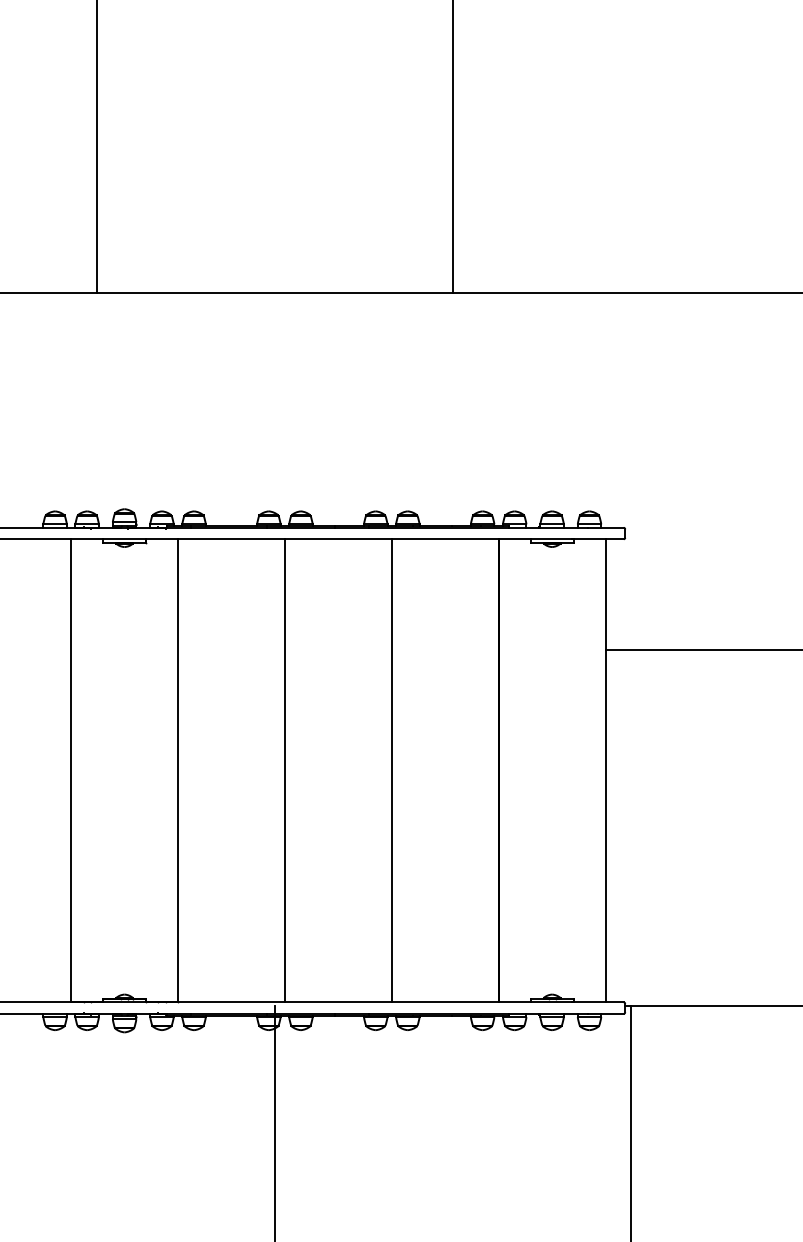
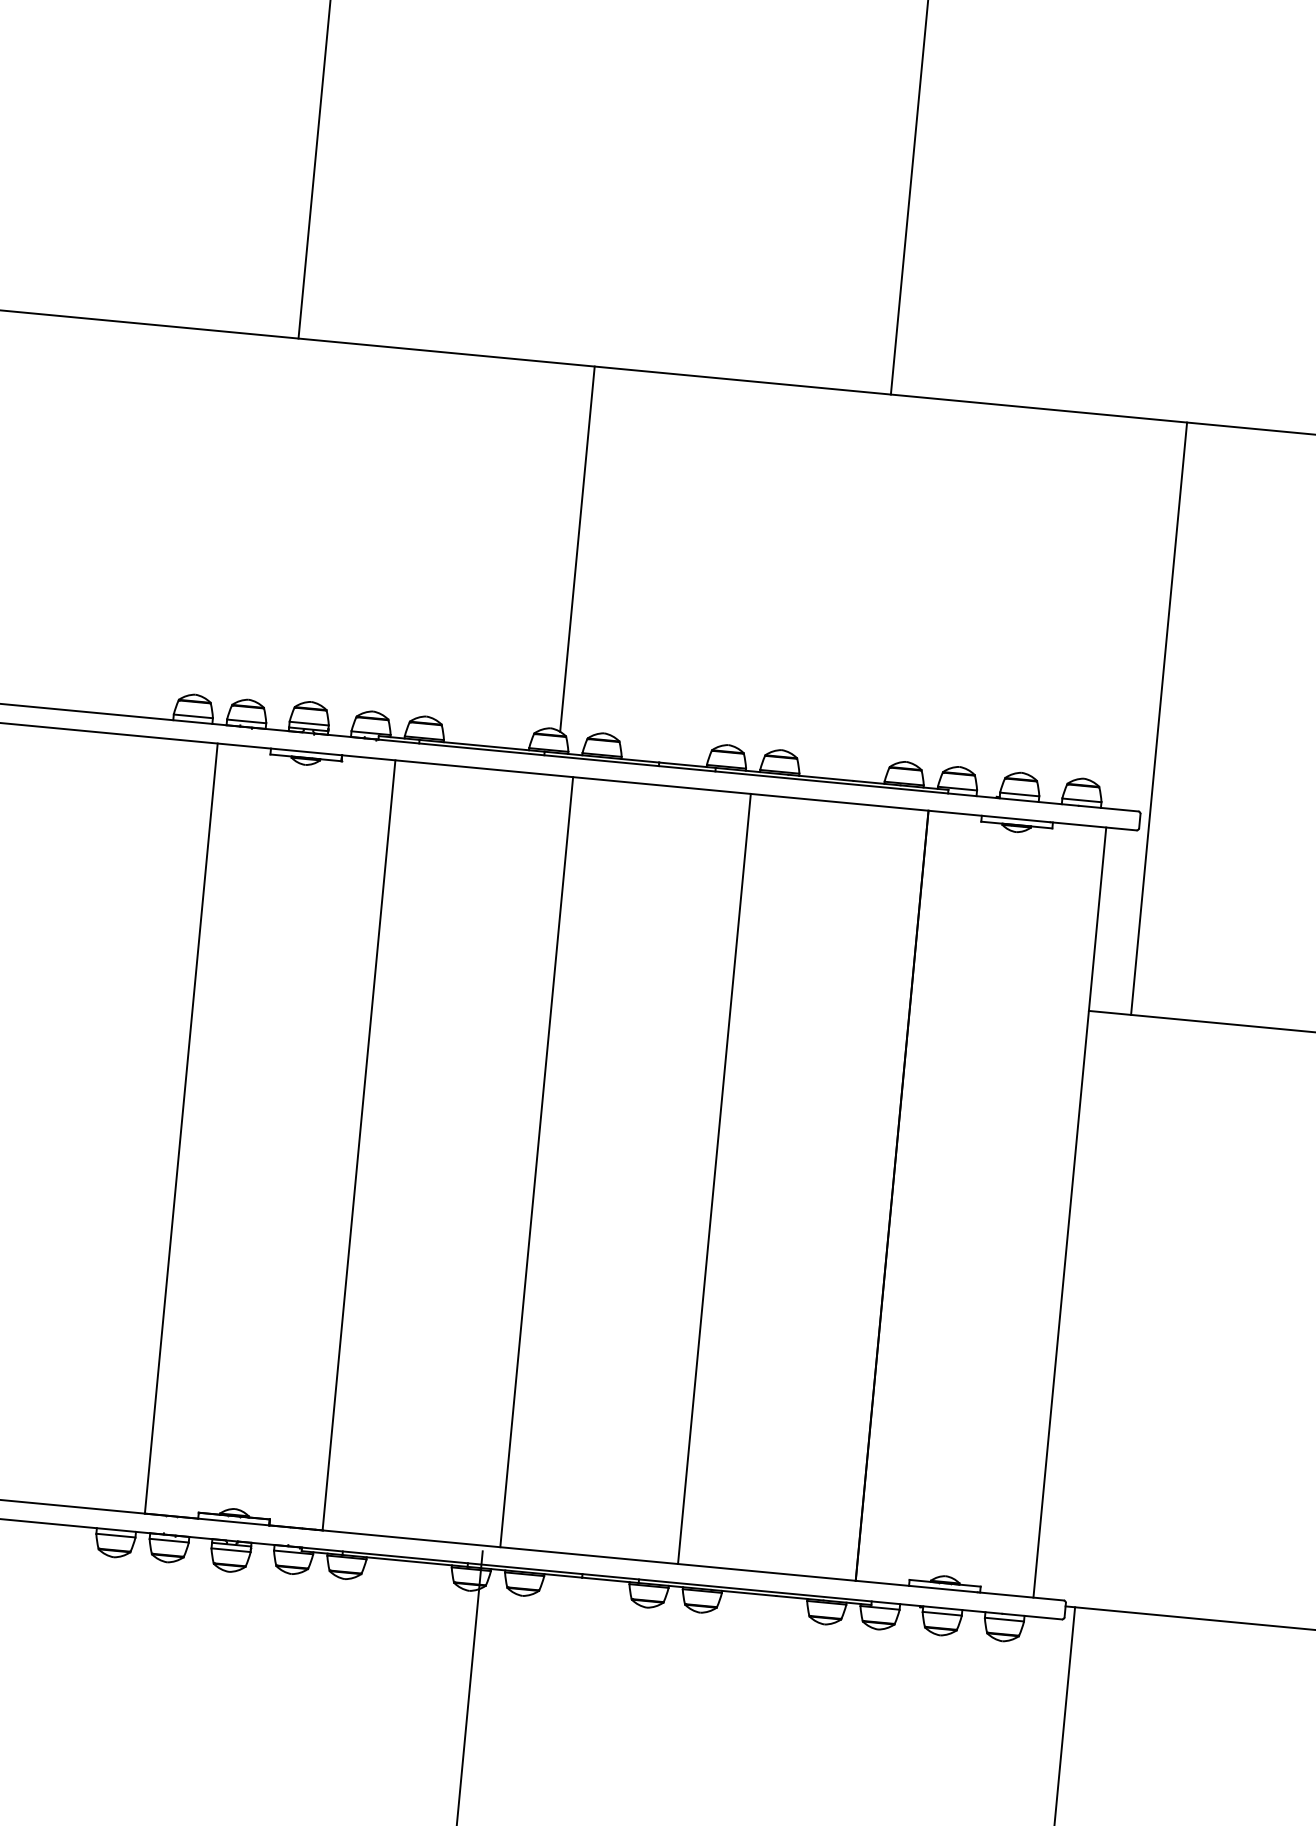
line: (274, 402) -> (577, 548), added
line: (630, 471) -> (1158, 718), added

